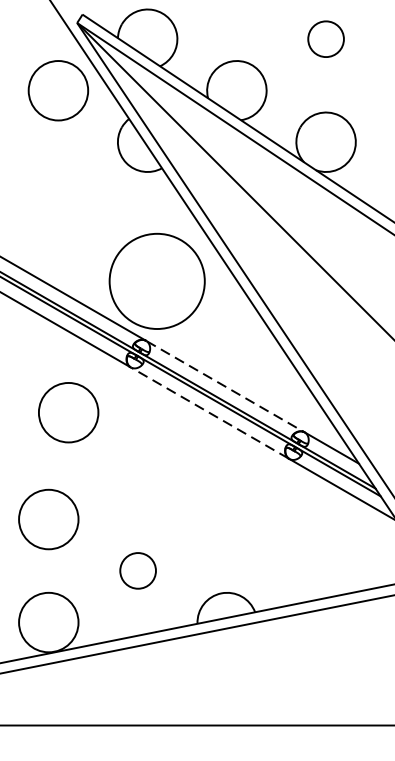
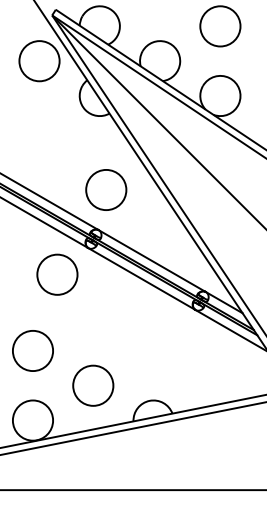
circle: (326, 39) -> (220, 26), size x1.67
circle: (157, 280) -> (106, 189), size x0.62
line: (225, 387) -> (152, 261), dashed -> solid
circle: (68, 412) -> (57, 274), moved
line: (209, 412) -> (141, 278), dashed -> solid
circle: (138, 570) -> (93, 385), size x1.67

